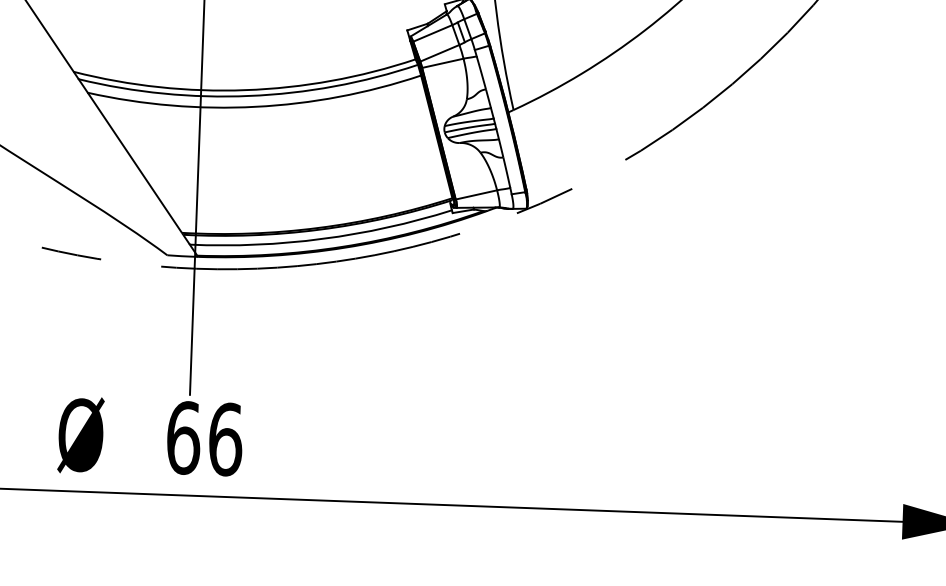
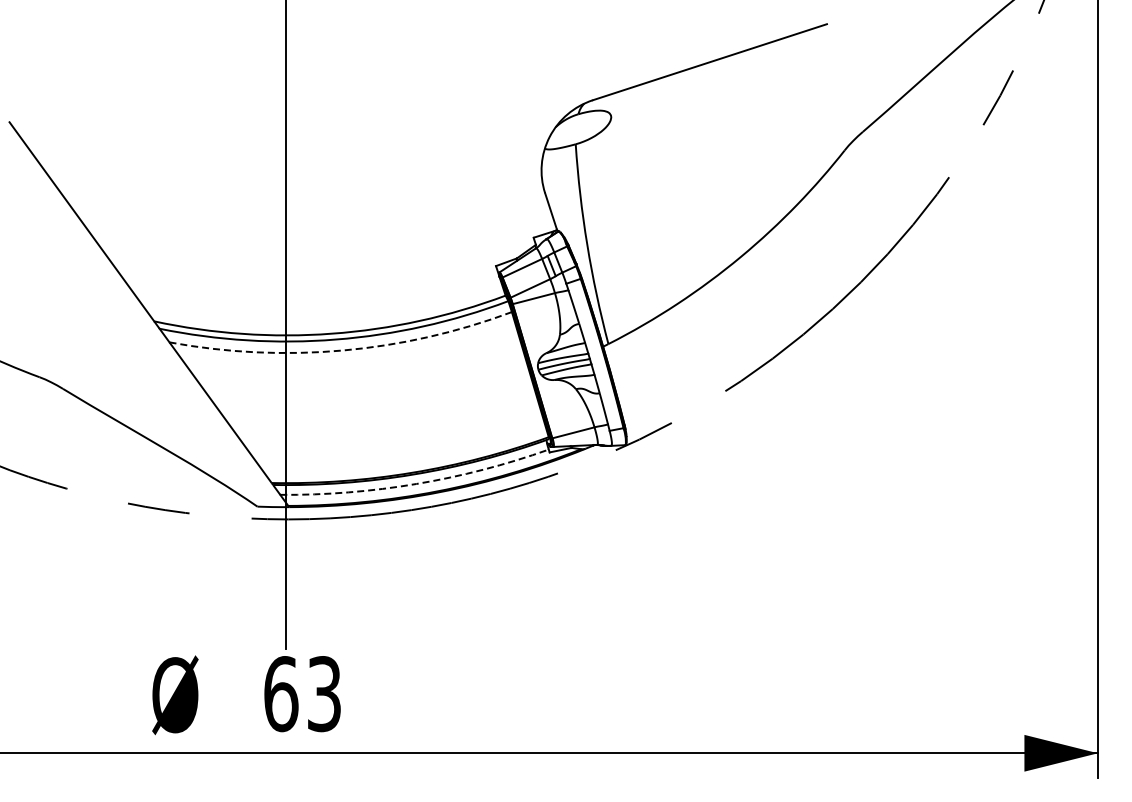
arc: (255, 106) -> (342, 350), solid -> dashed
arc: (322, 238) -> (416, 483), solid -> dashed
text: (225, 439) -> (324, 694), 66 -> 63

